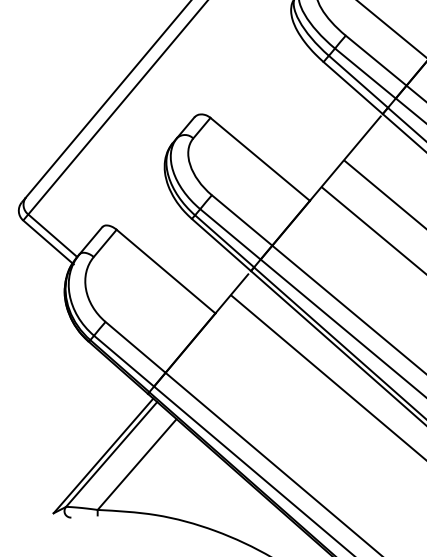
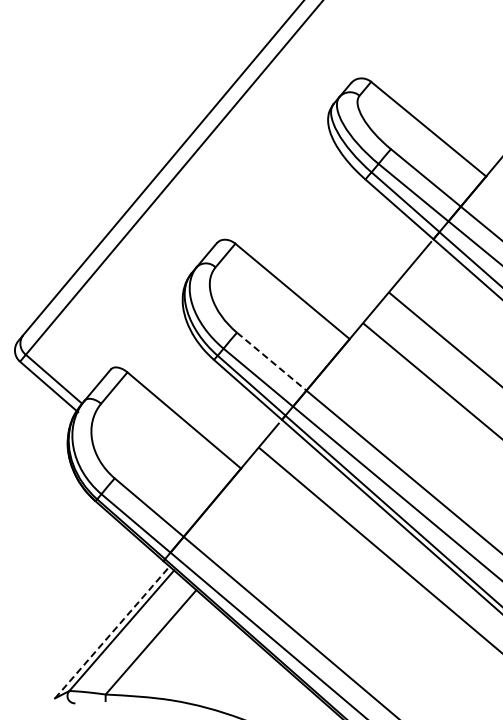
line: (242, 220) -> (272, 361), solid -> dashed
line: (103, 455) -> (112, 632), solid -> dashed

